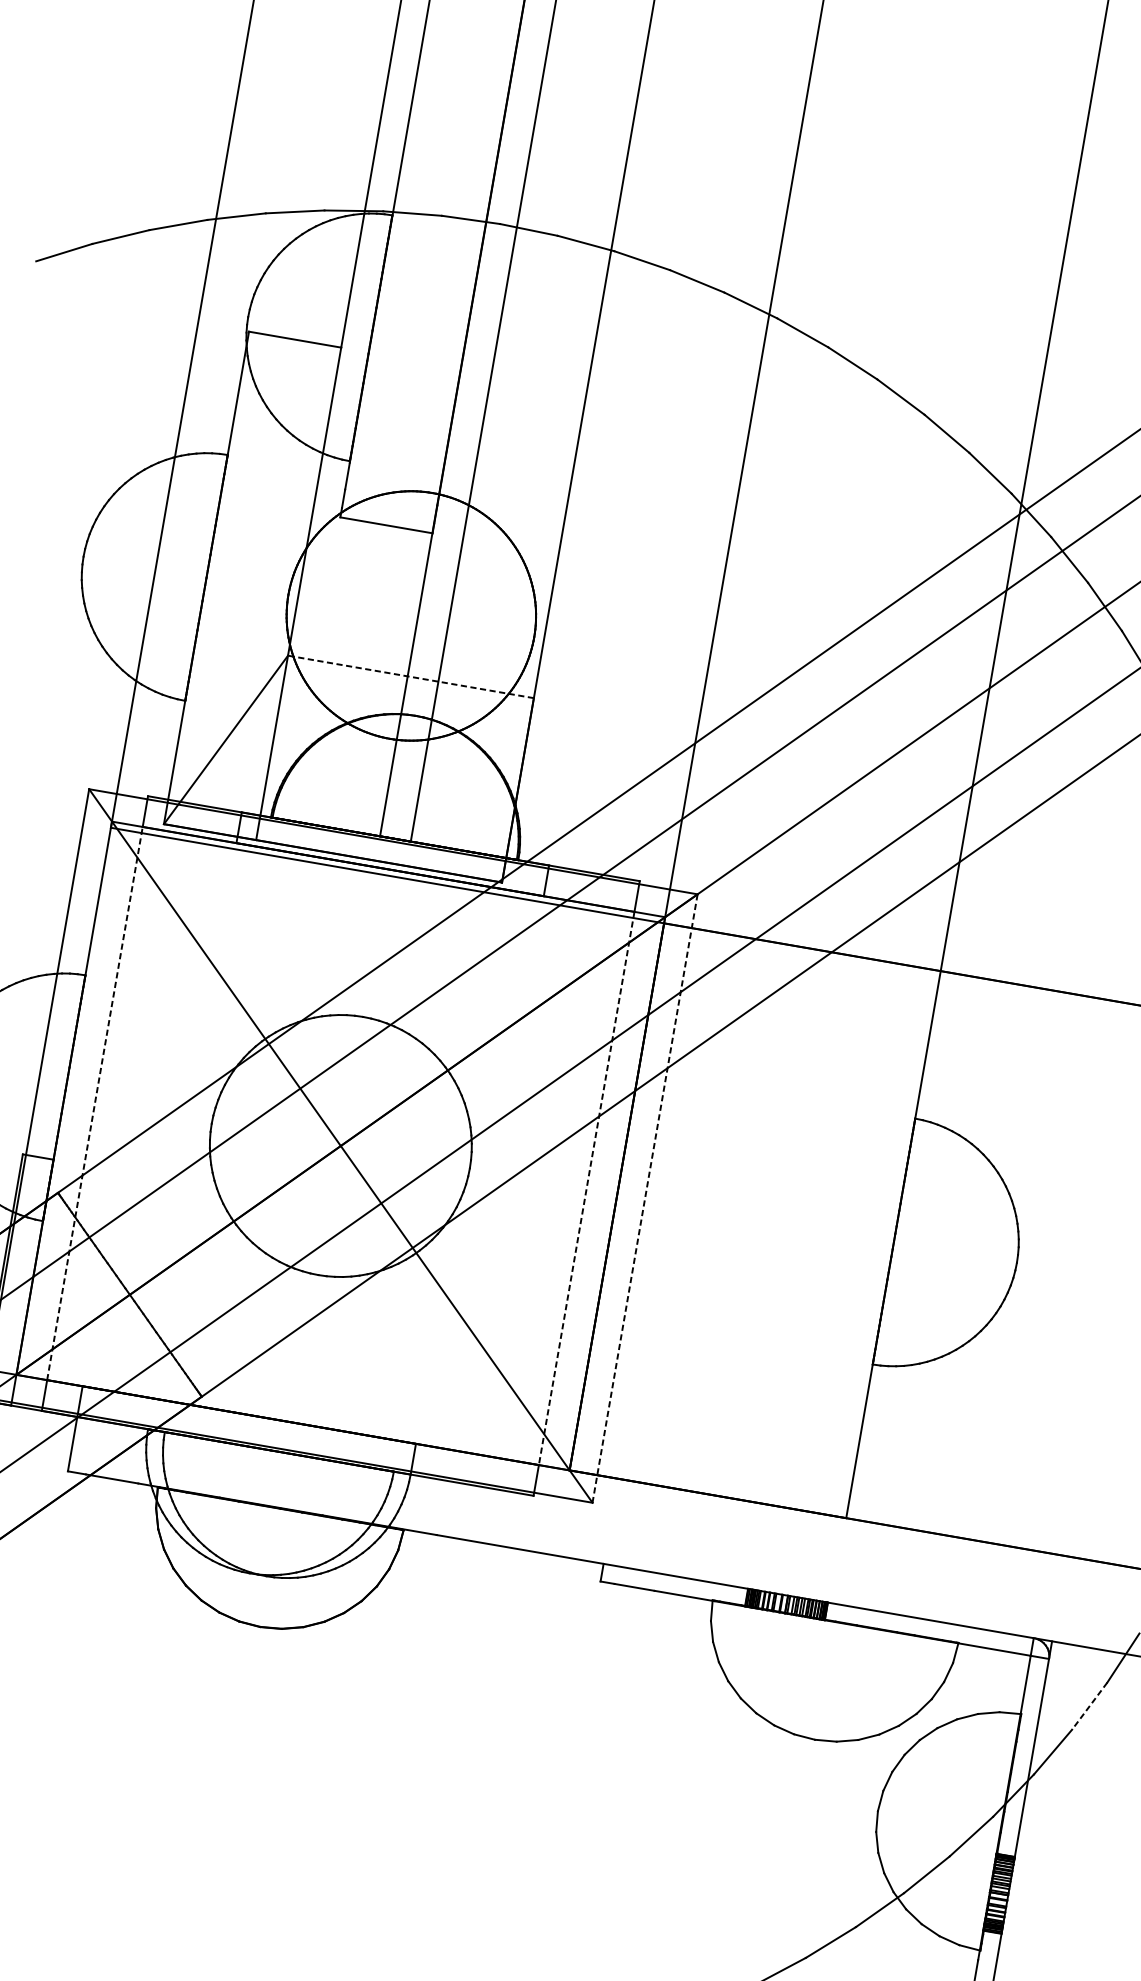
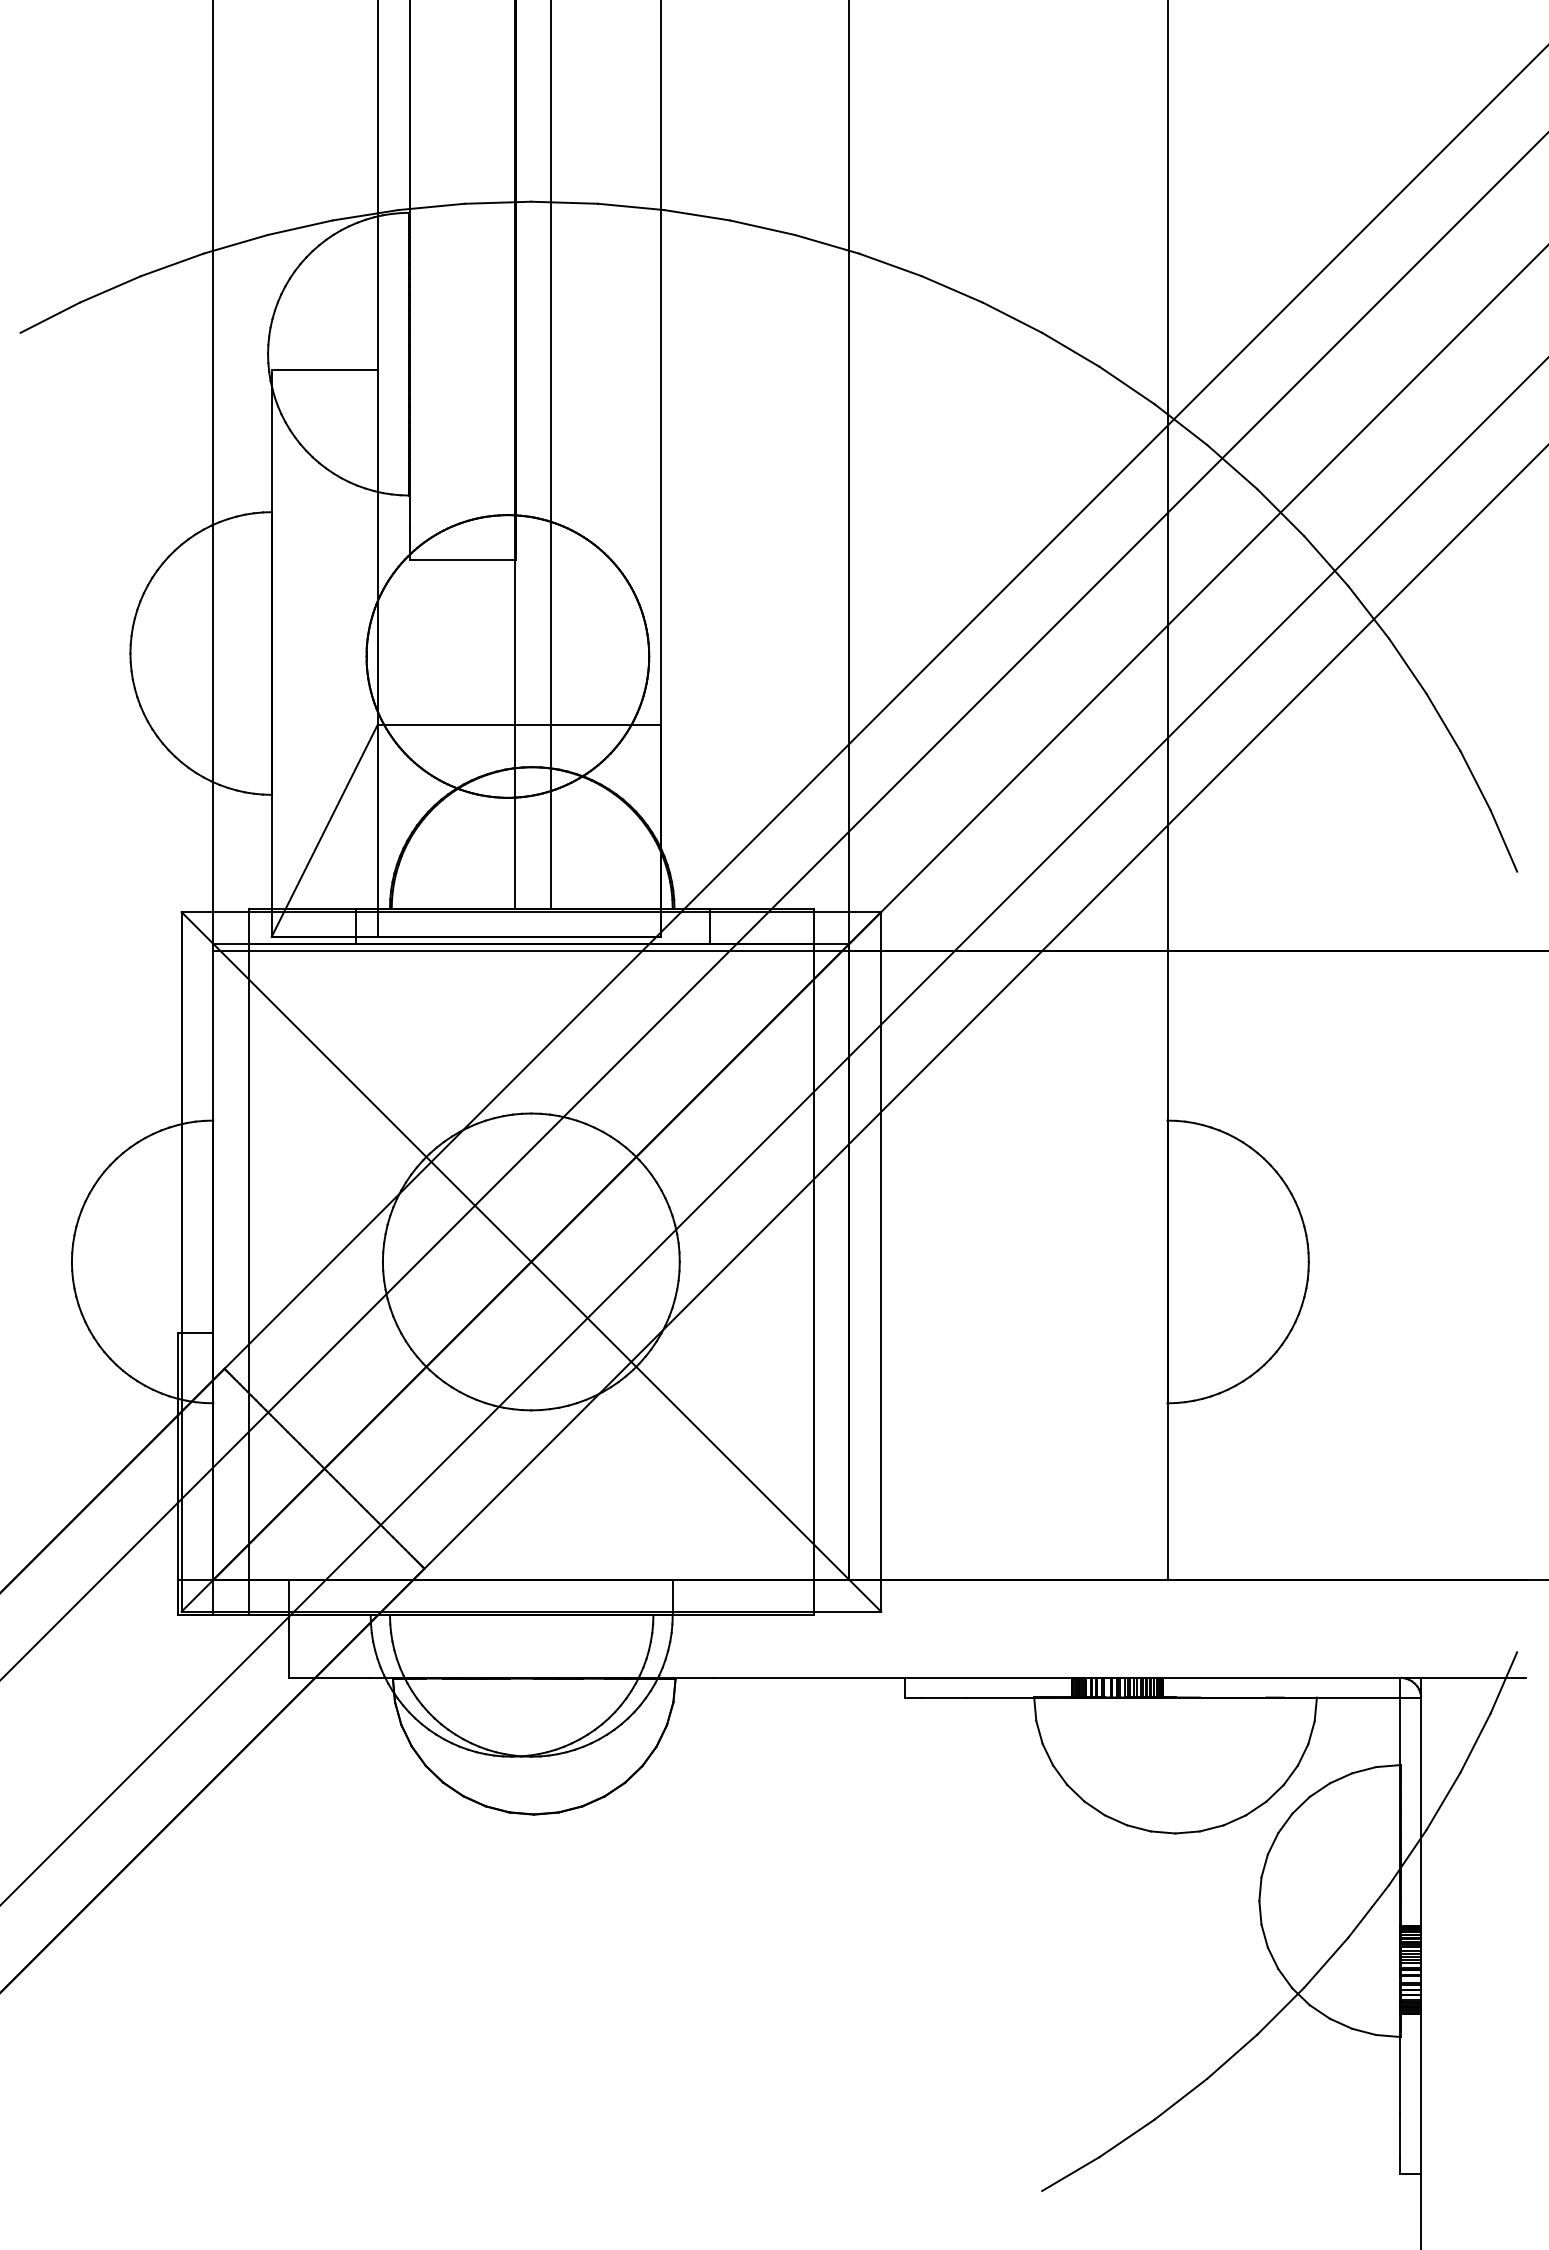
line: (410, 676) -> (518, 724), dashed -> solid
line: (94, 1103) -> (248, 1261), dashed -> solid
line: (586, 1189) -> (814, 1262), dashed -> solid
line: (645, 1198) -> (881, 1261), dashed -> solid
line: (1089, 1706) -> (1475, 1743), dashed -> solid

